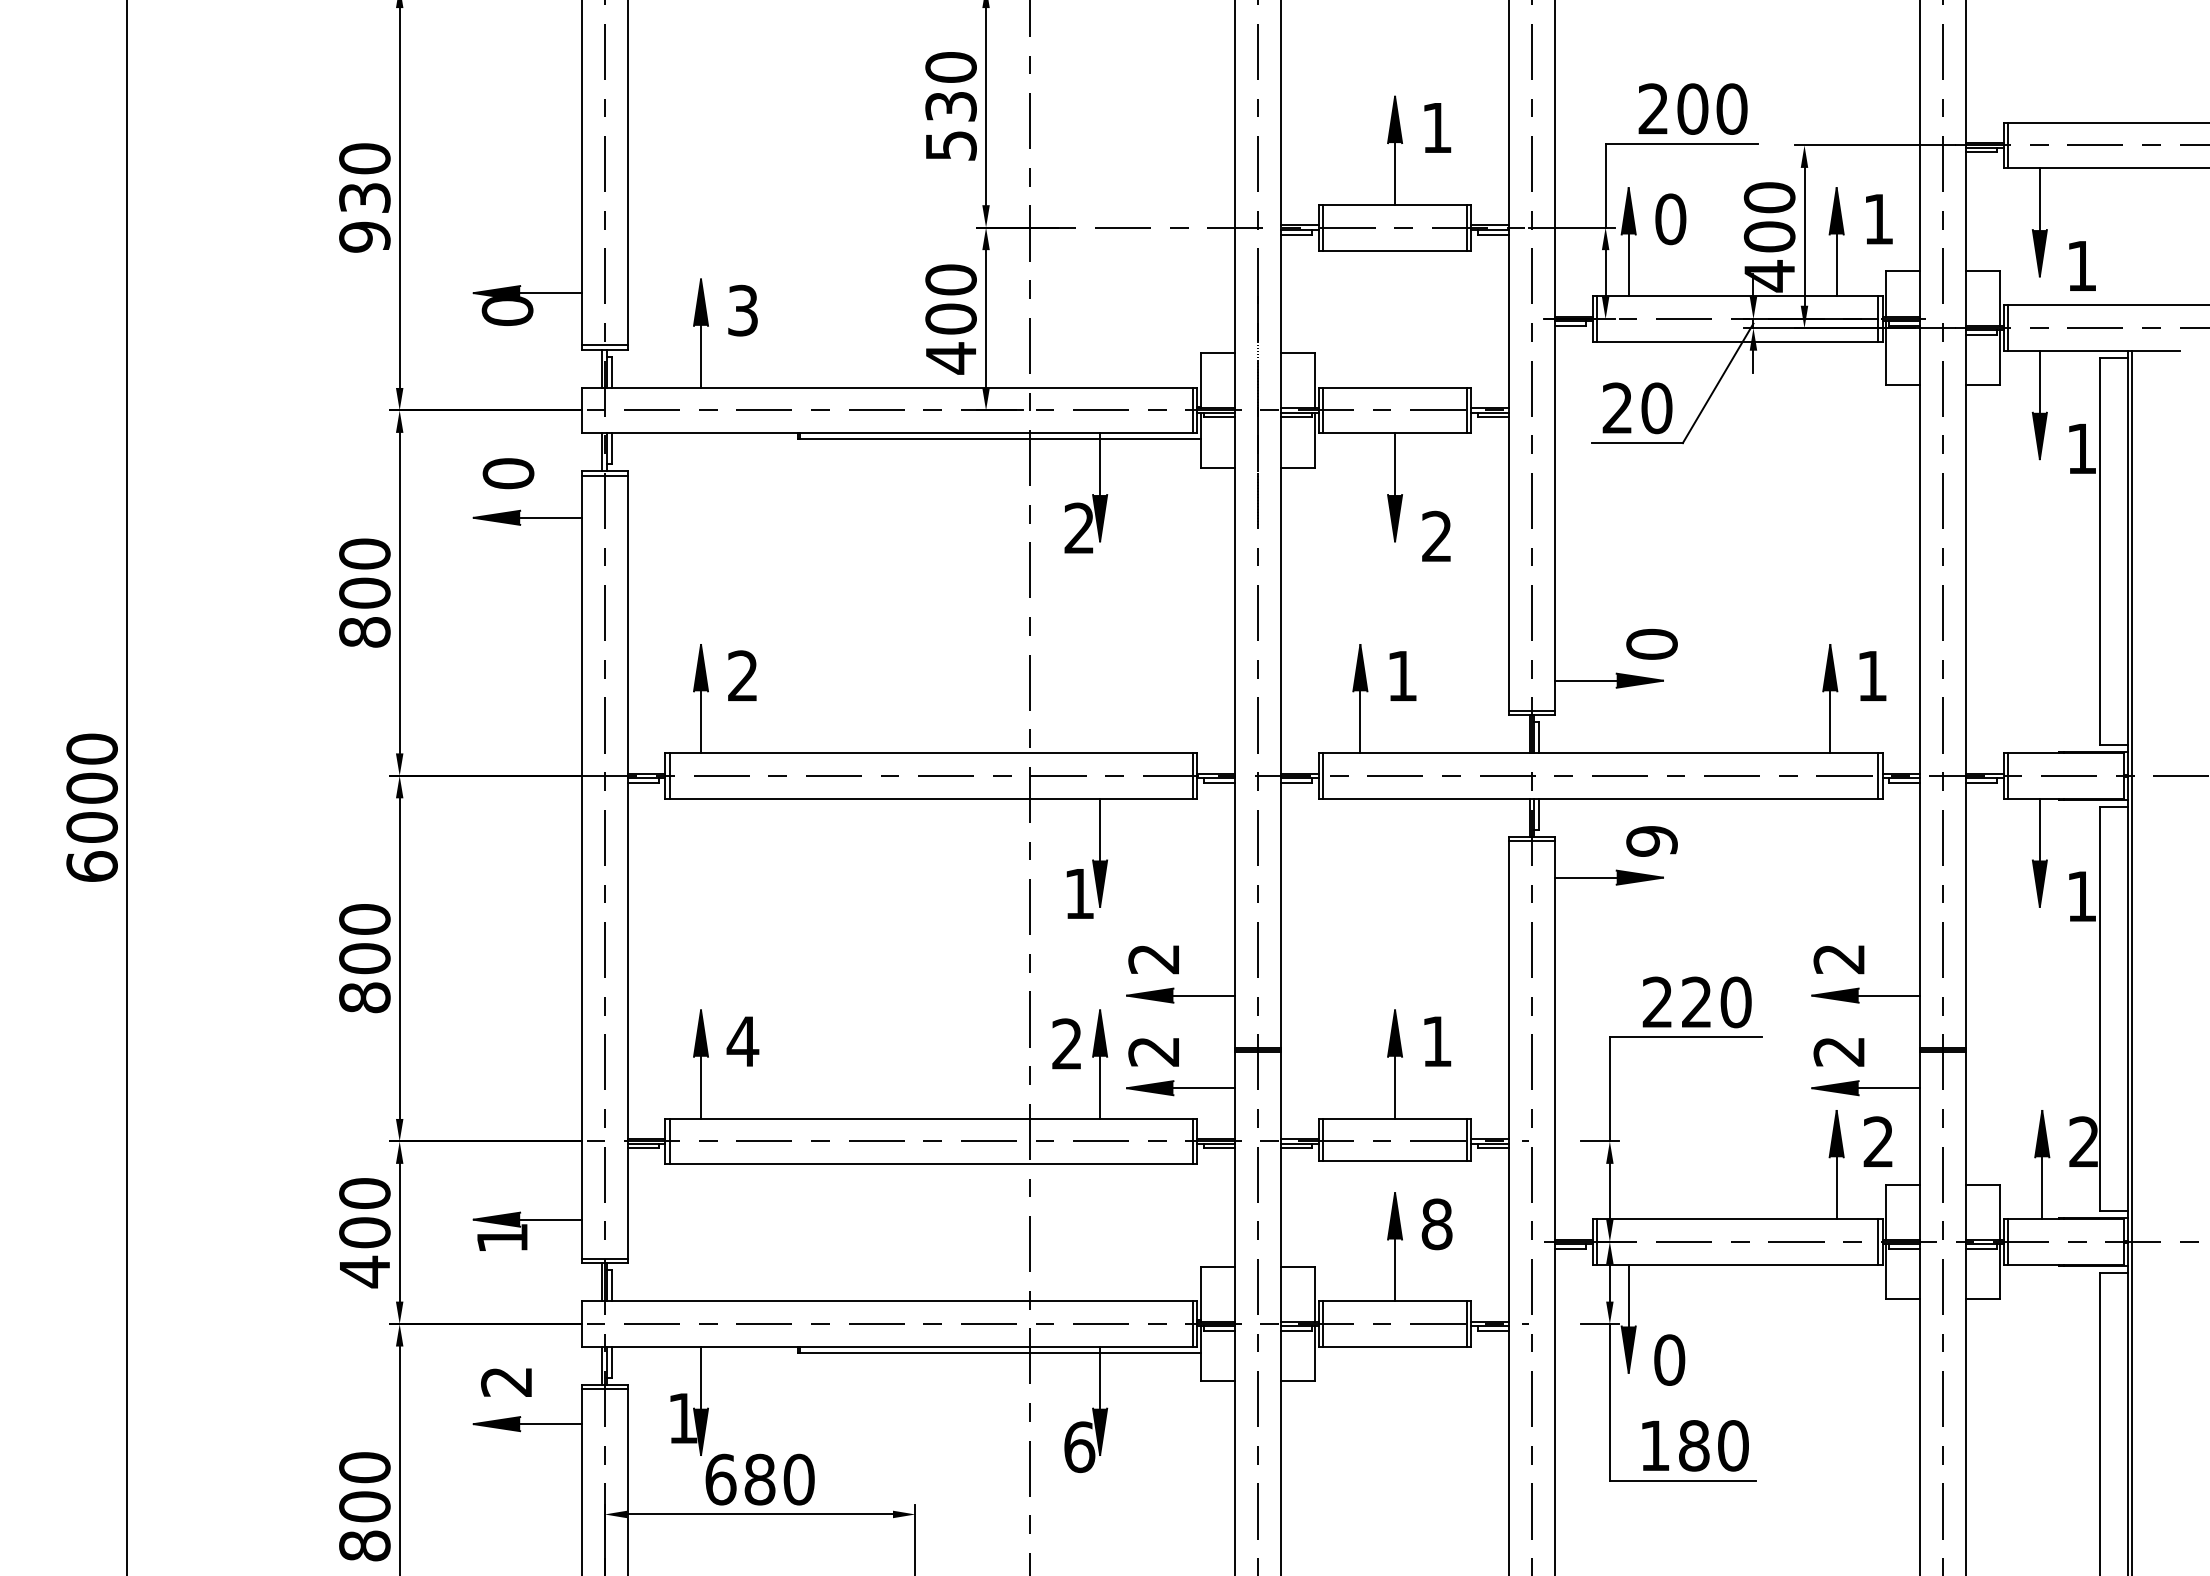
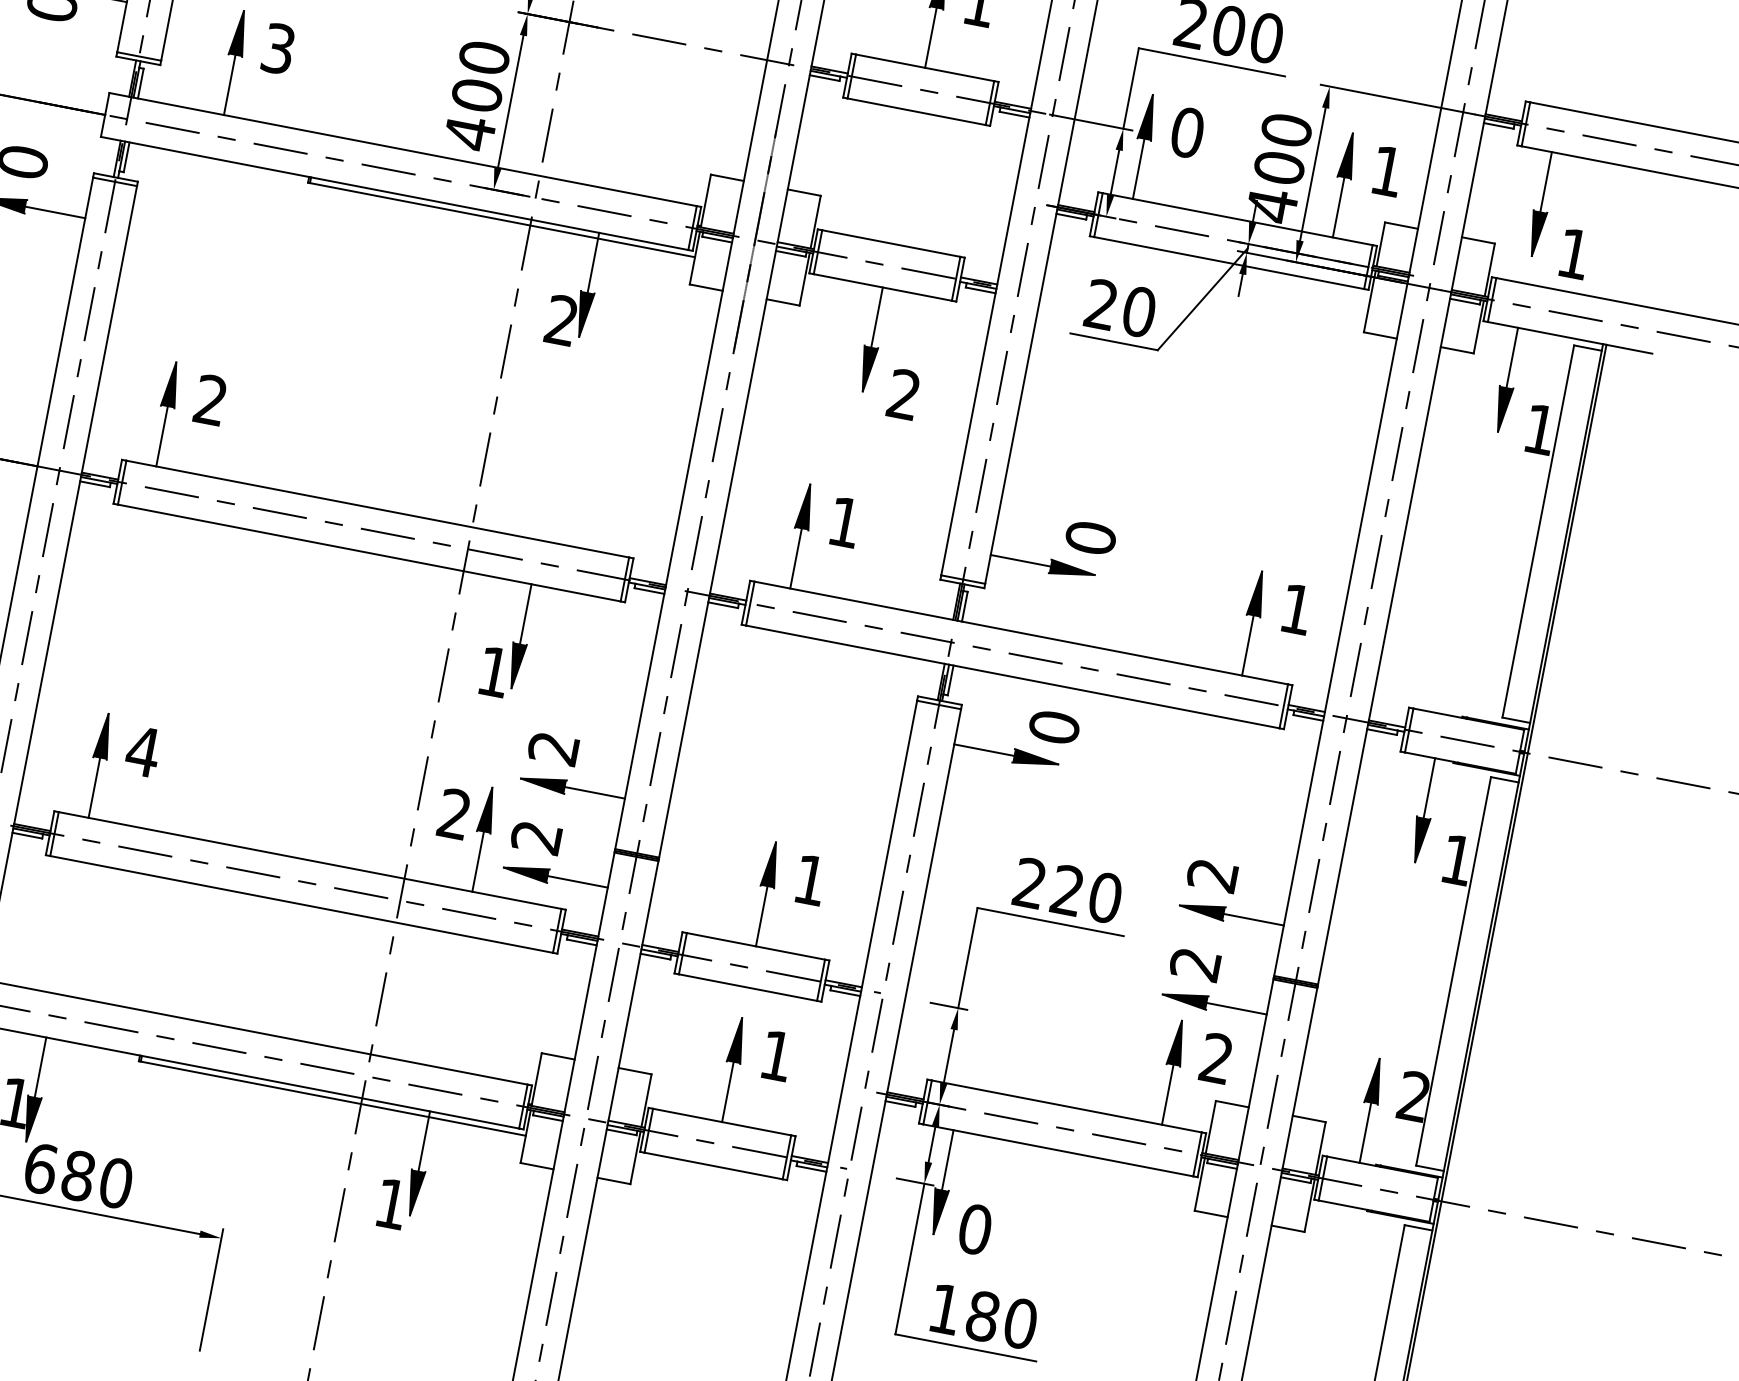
text: (1651, 840) -> (1053, 726), 9 -> 0
text: (1436, 1224) -> (776, 1055), 8 -> 1
text: (1079, 1447) -> (391, 1204), 6 -> 1

